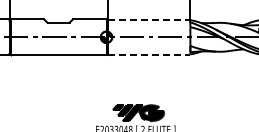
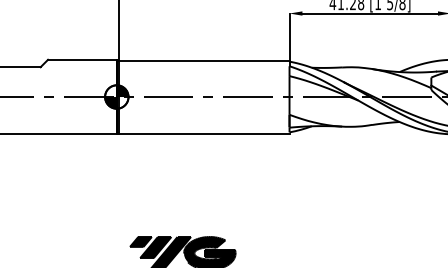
line: (149, 19) -> (205, 60), dashed -> solid
line: (149, 55) -> (205, 134), dashed -> solid

